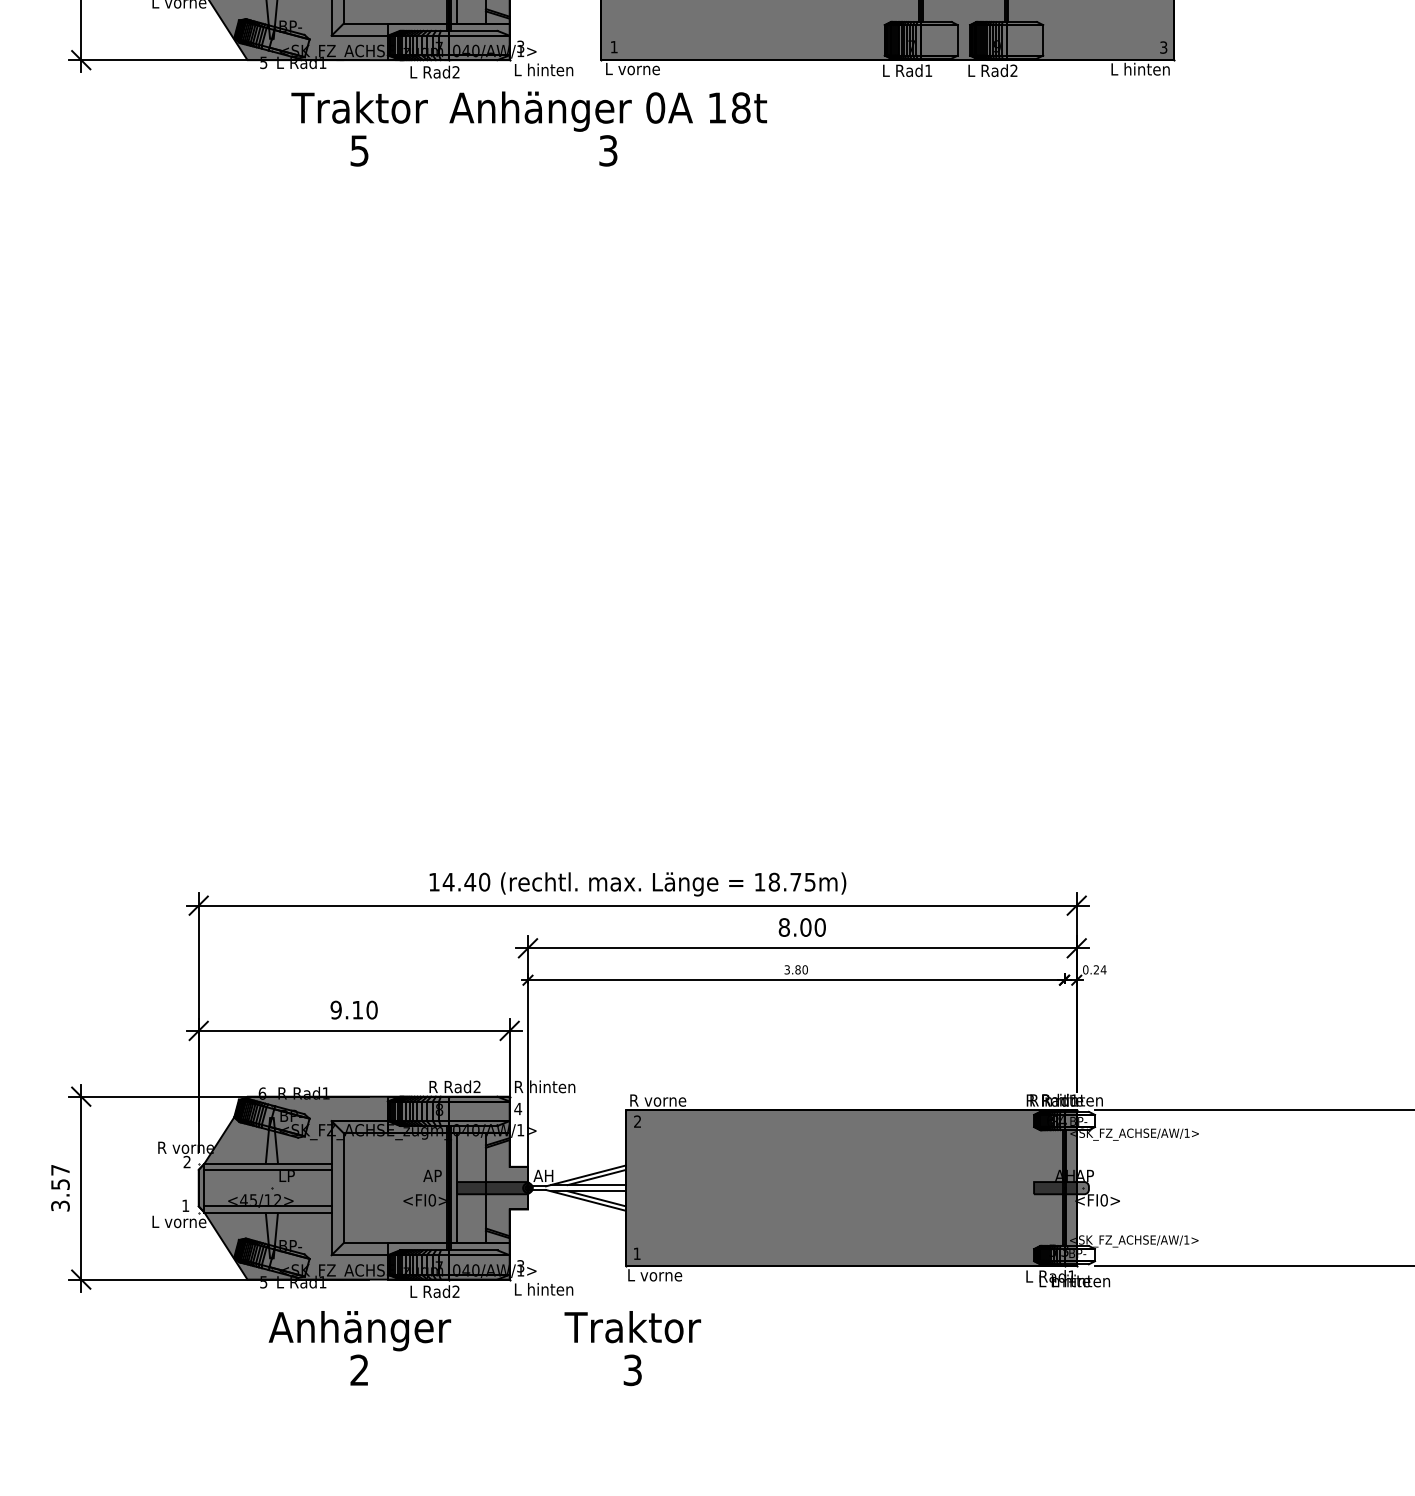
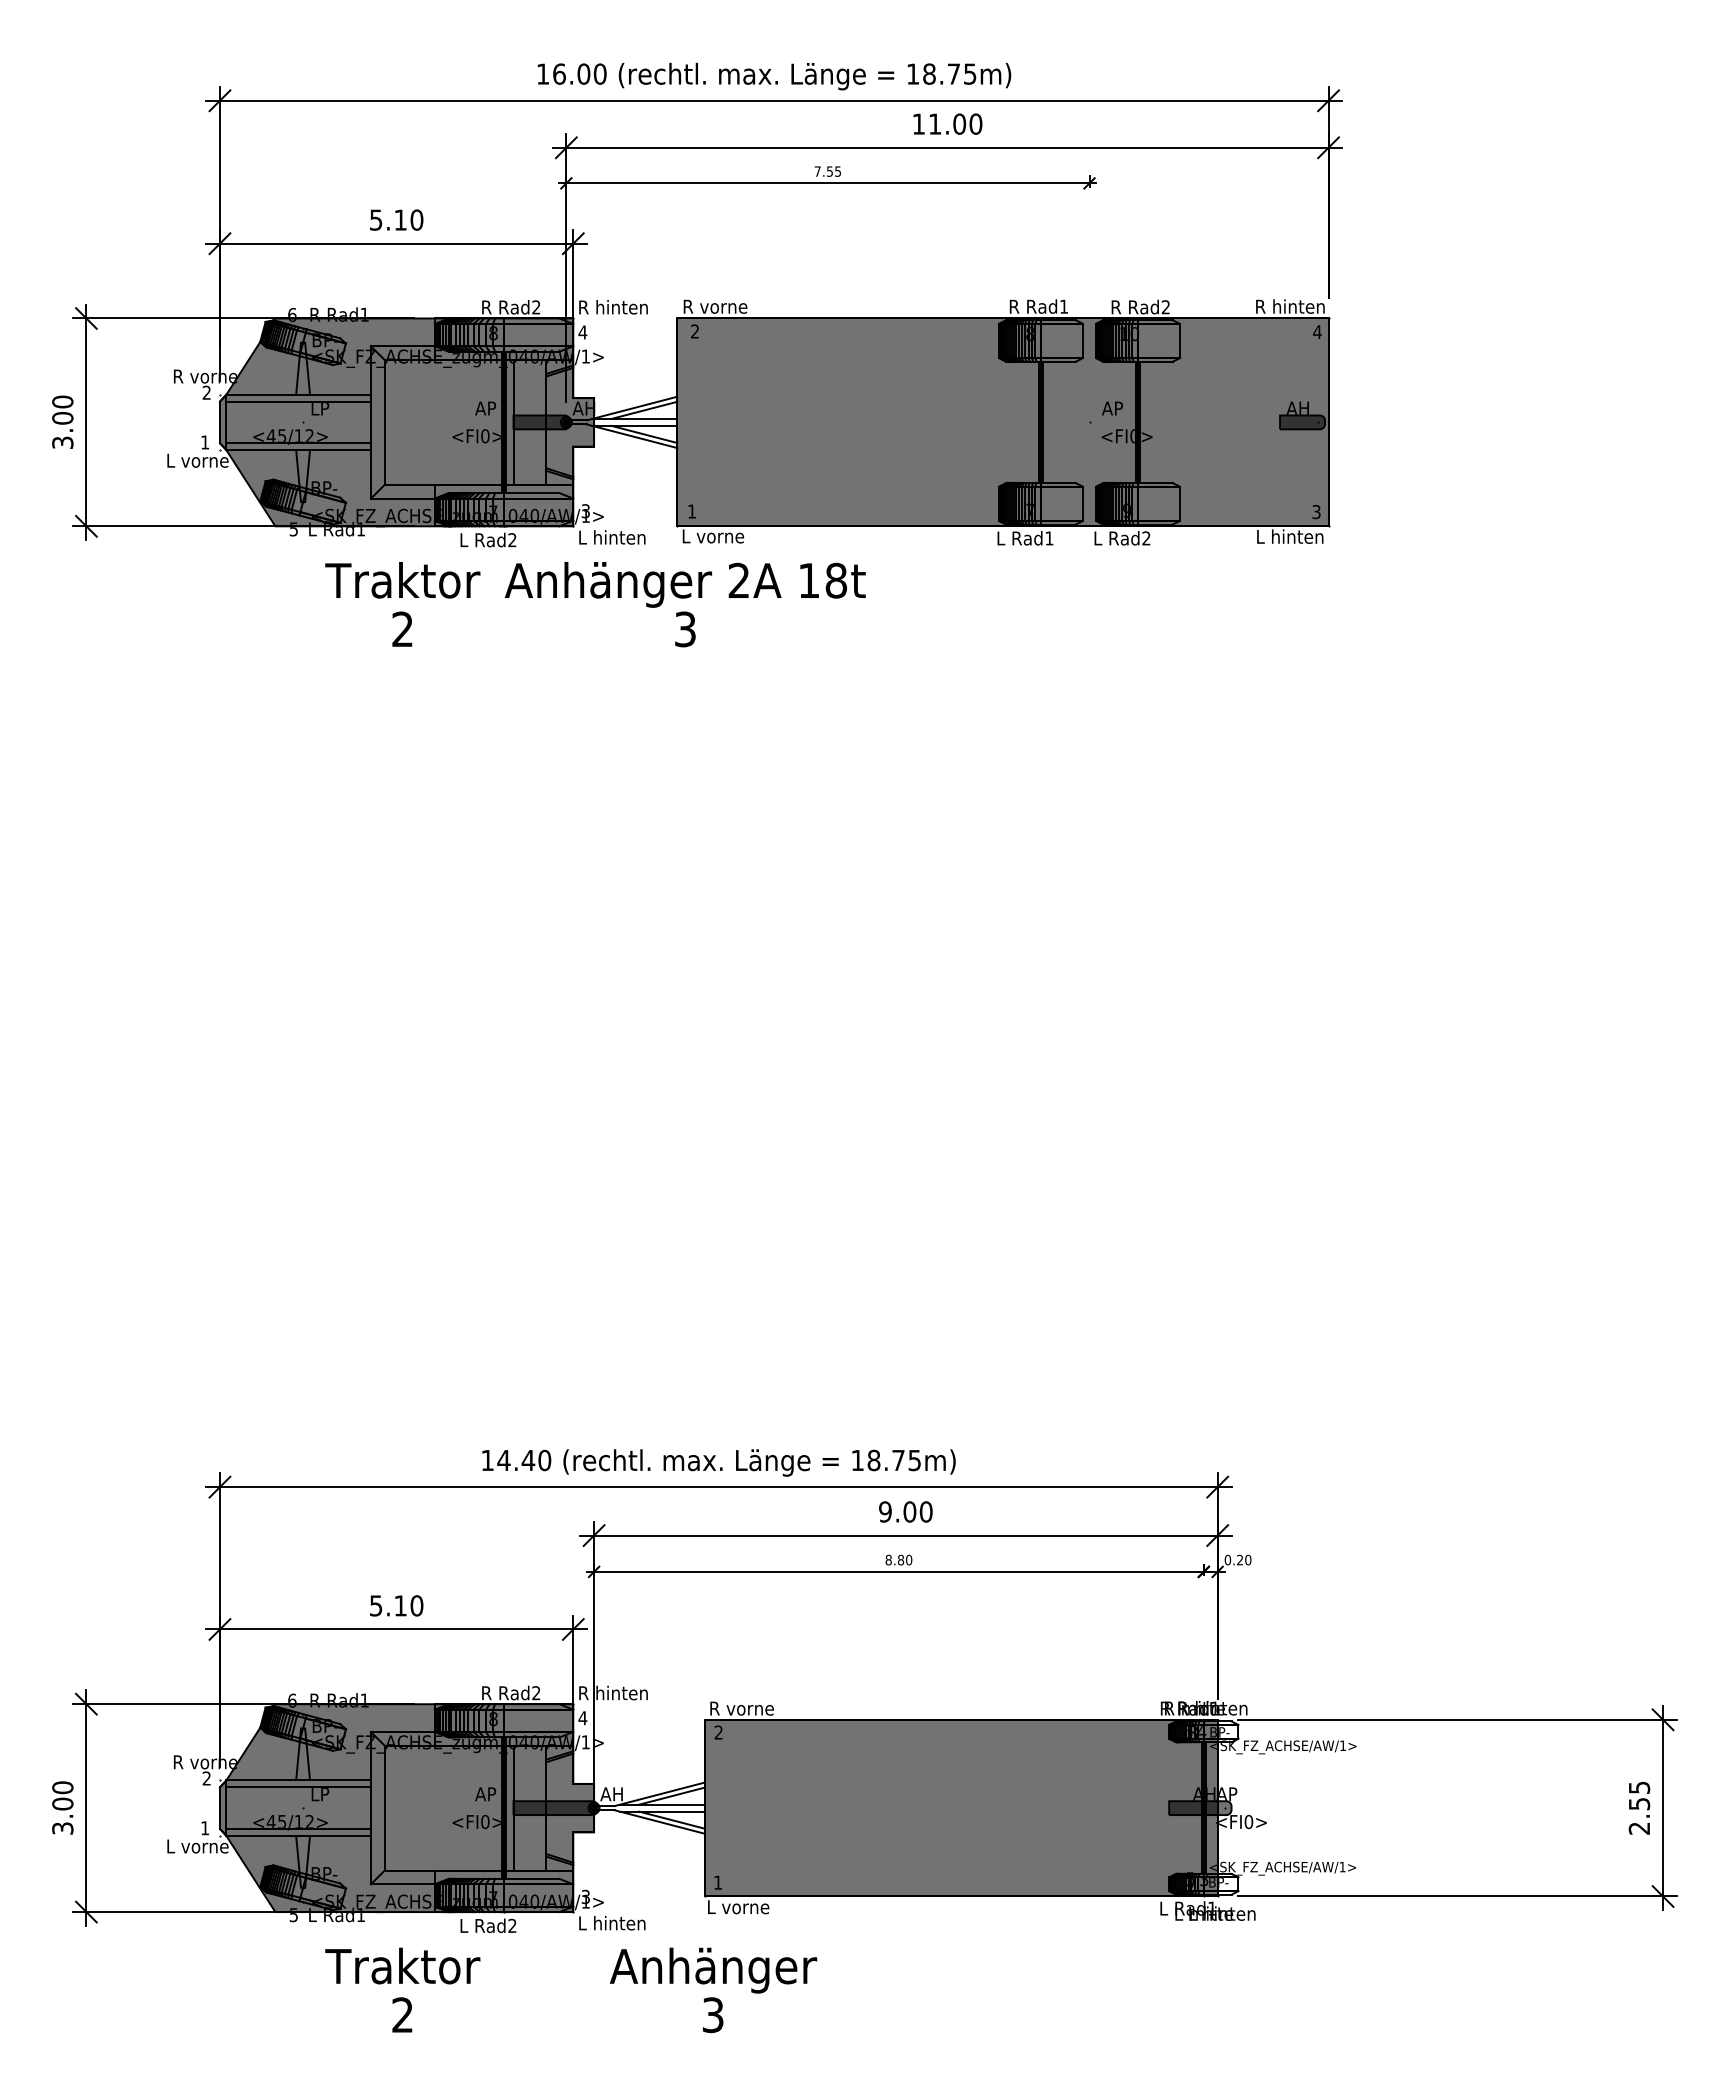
text: (655, 107) -> (738, 580), 0A -> 2A
text: (359, 150) -> (402, 629), 5 -> 2
text: (784, 927) -> (885, 1511), 8.00 -> 9.00
text: (787, 969) -> (888, 1559), 3.80 -> 8.80
text: (1102, 969) -> (1247, 1559), 0.24 -> 0.20
text: (335, 1009) -> (375, 1605), 9.10 -> 5.10
text: (60, 1177) -> (62, 1795), 3.57 -> 3.00
text: (359, 1331) -> (402, 1970), Anhänger -> Traktor
text: (633, 1331) -> (713, 1970), Traktor -> Anhänger

